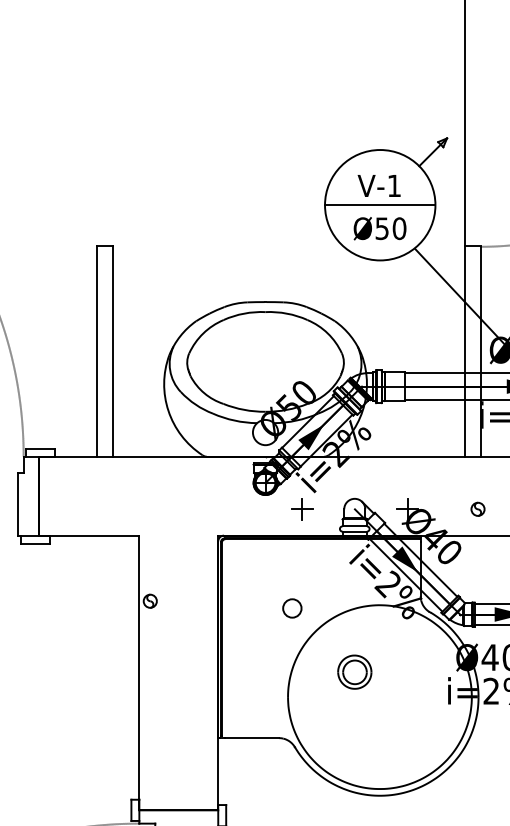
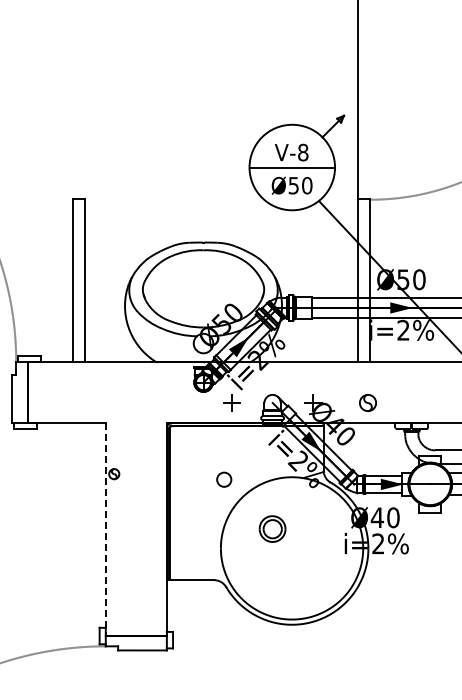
text: (394, 185) -> (303, 152), V-1 -> V-8
part: (477, 508) -> (367, 402), size x1.6
line: (138, 674) -> (105, 530), solid -> dashed

